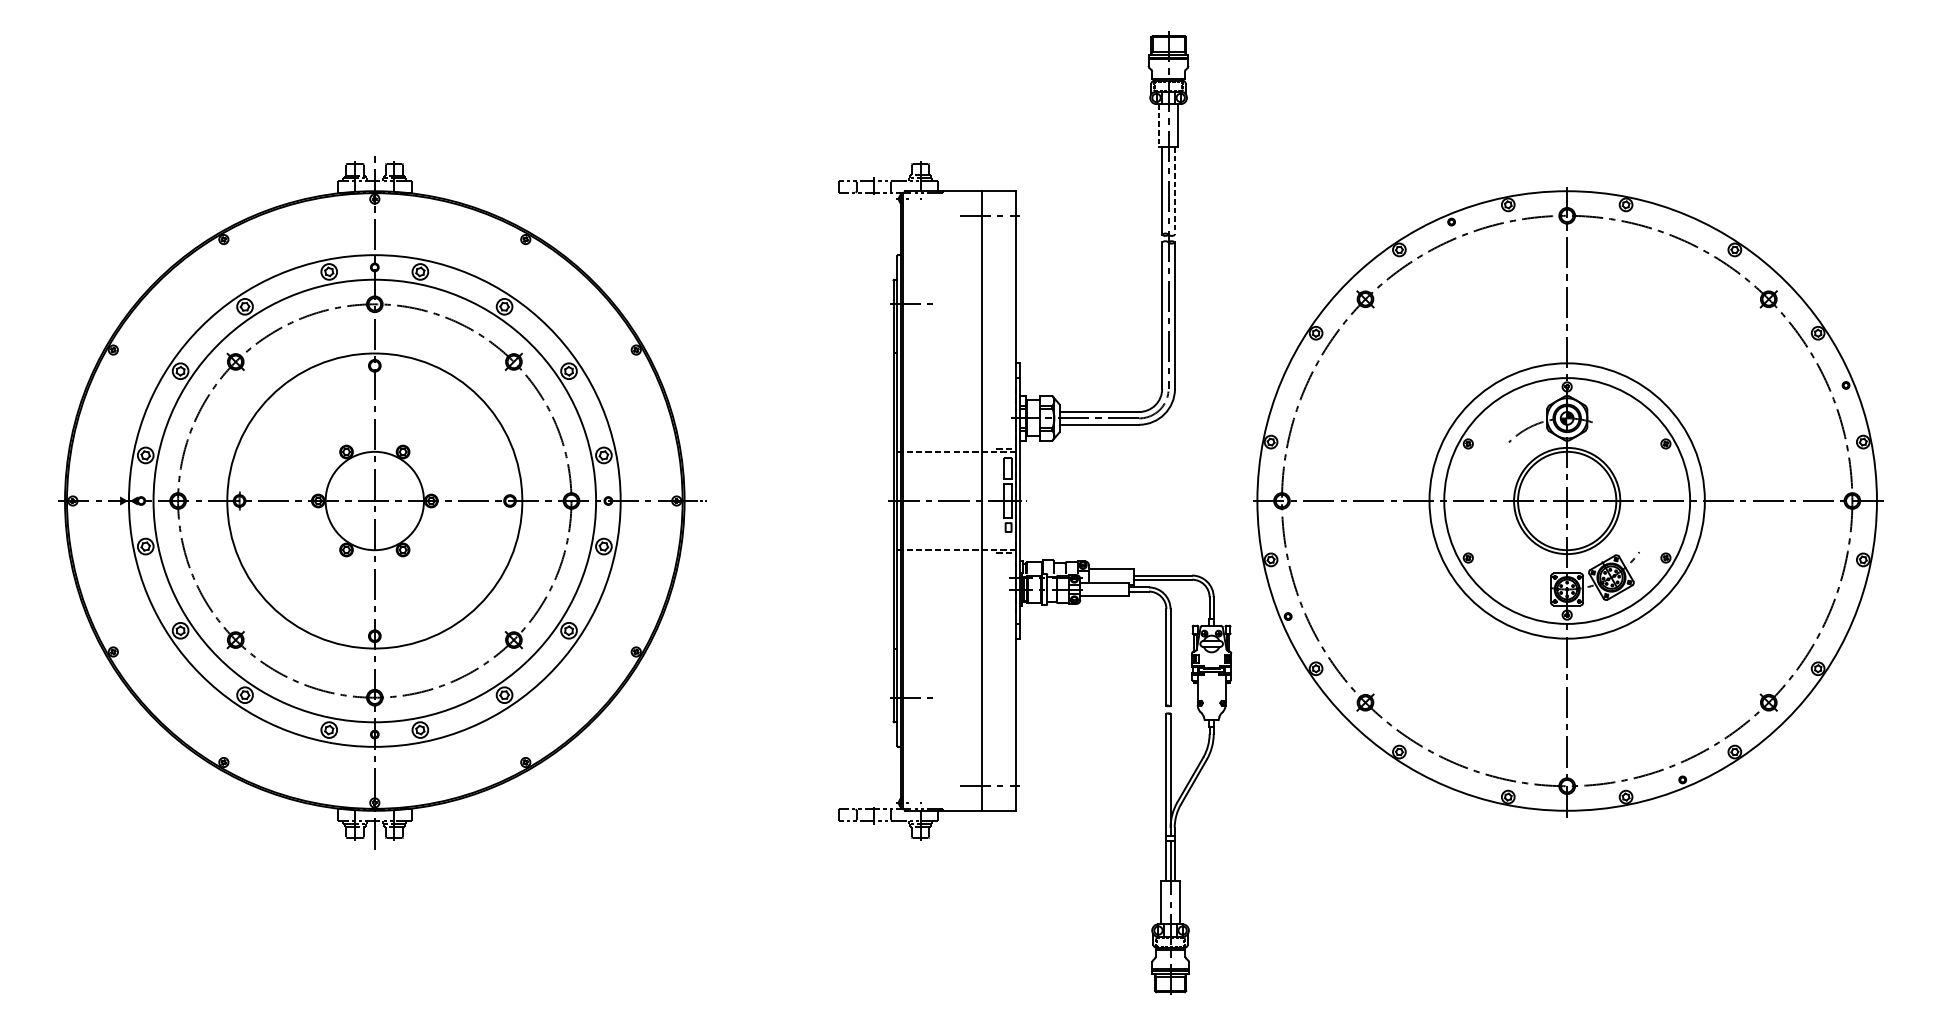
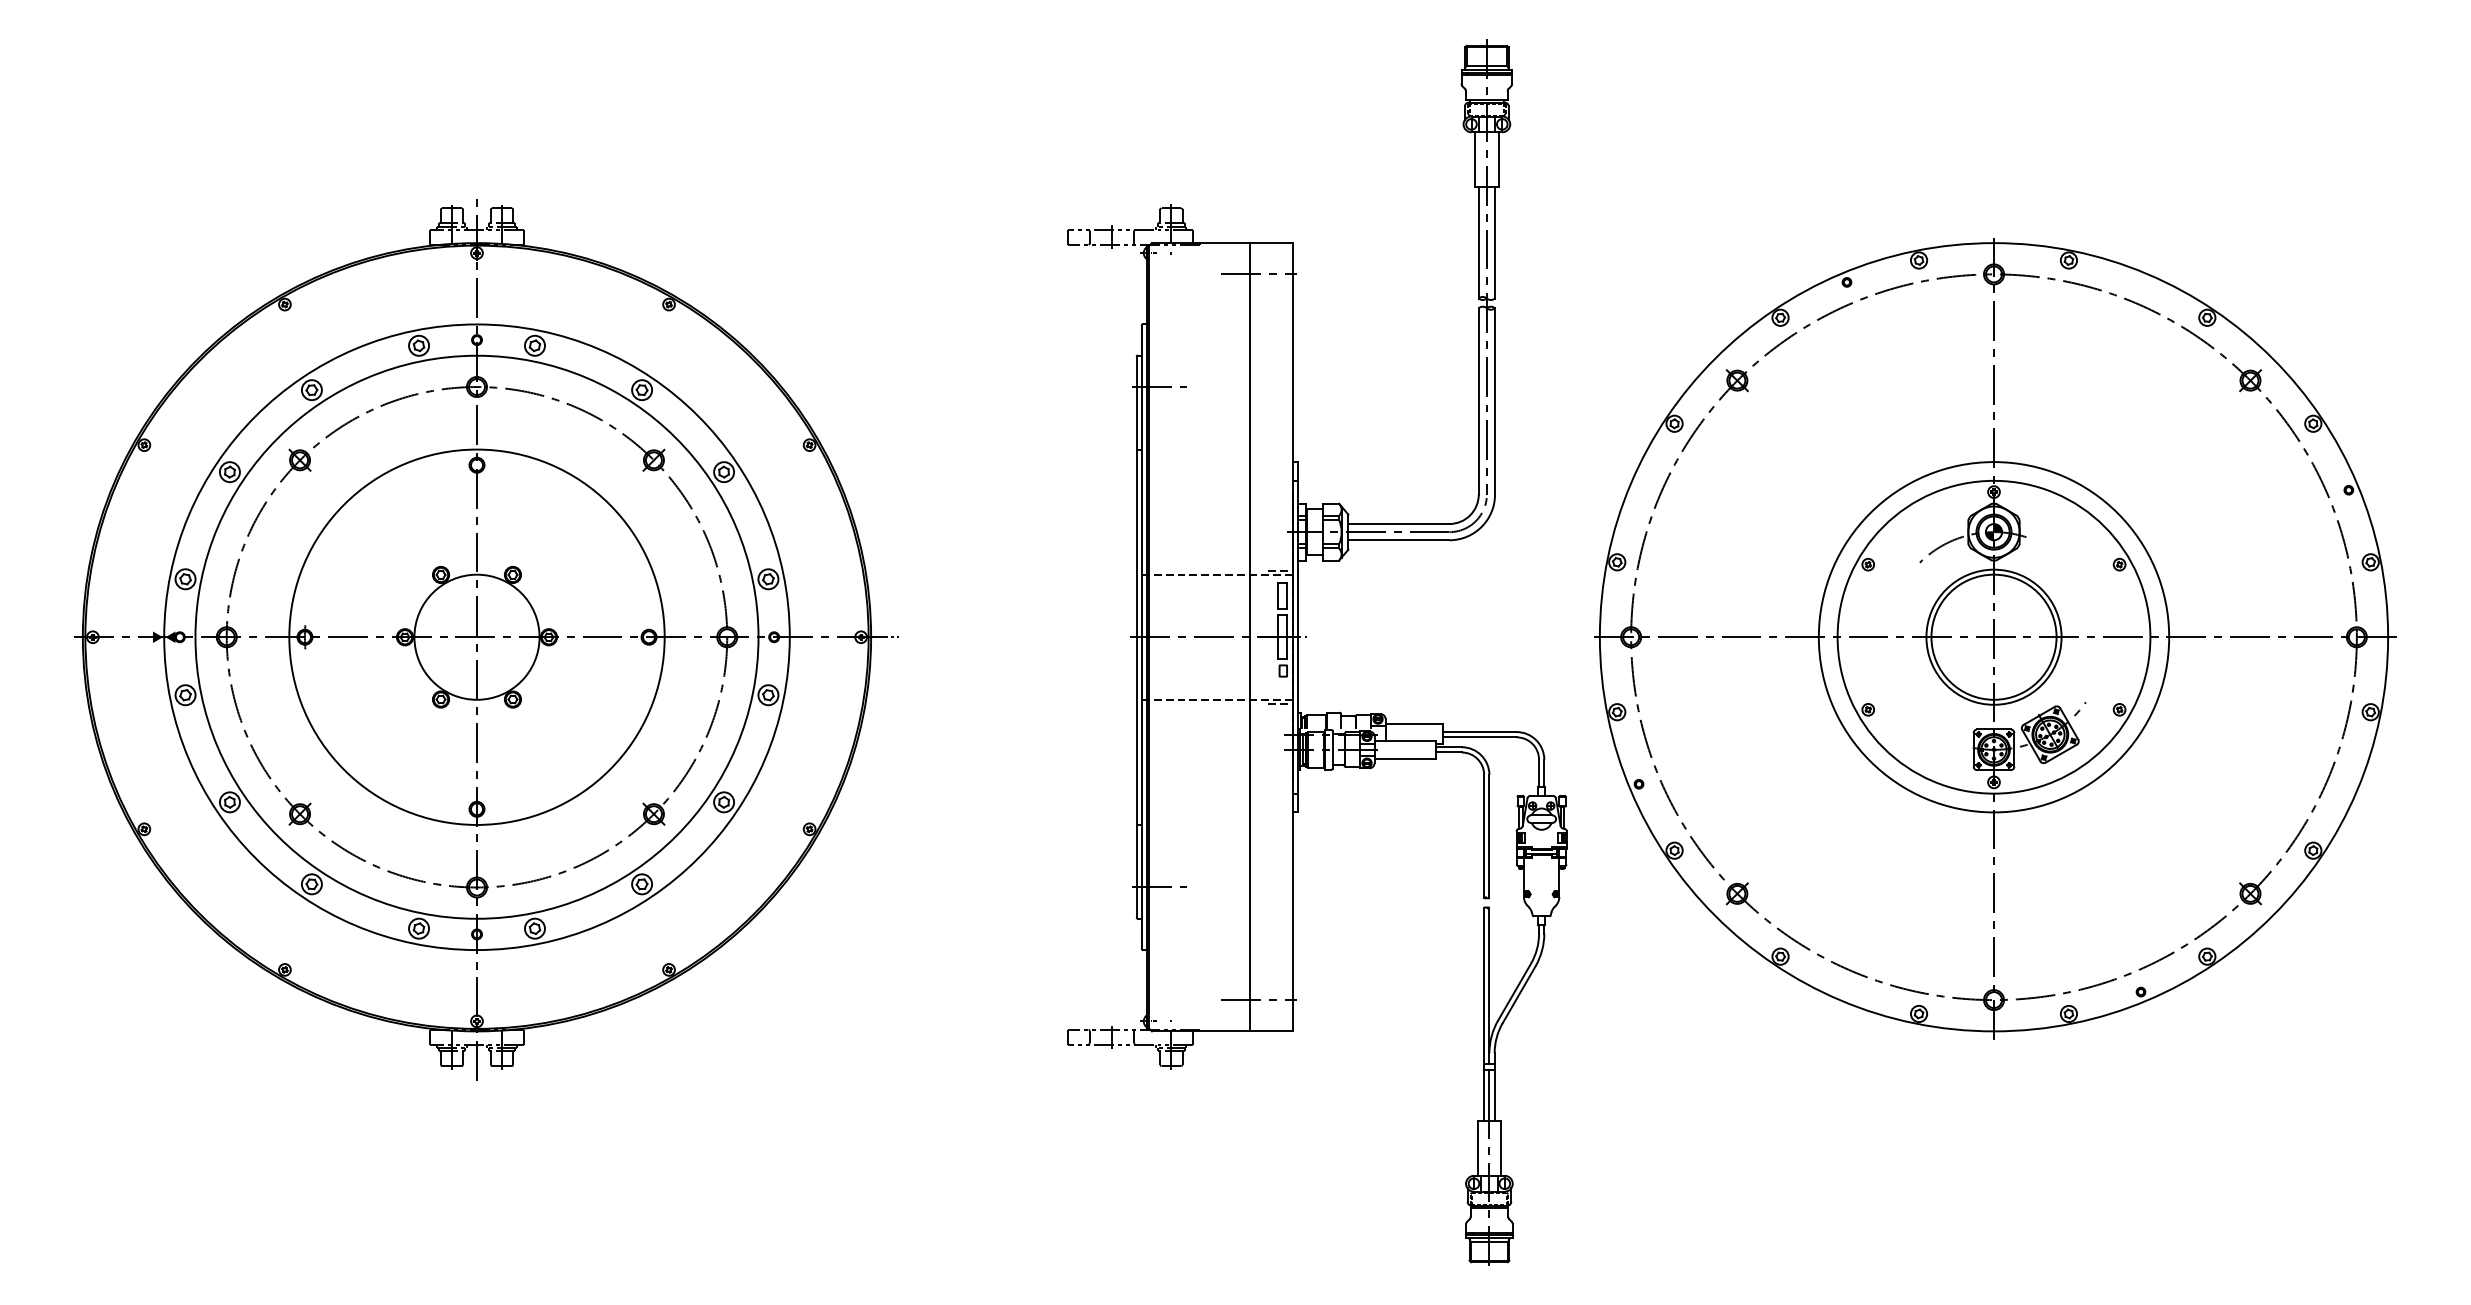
line: (1159, 126) -> (1475, 160), dashed -> solid
line: (1175, 190) -> (1495, 242), dashed -> solid

